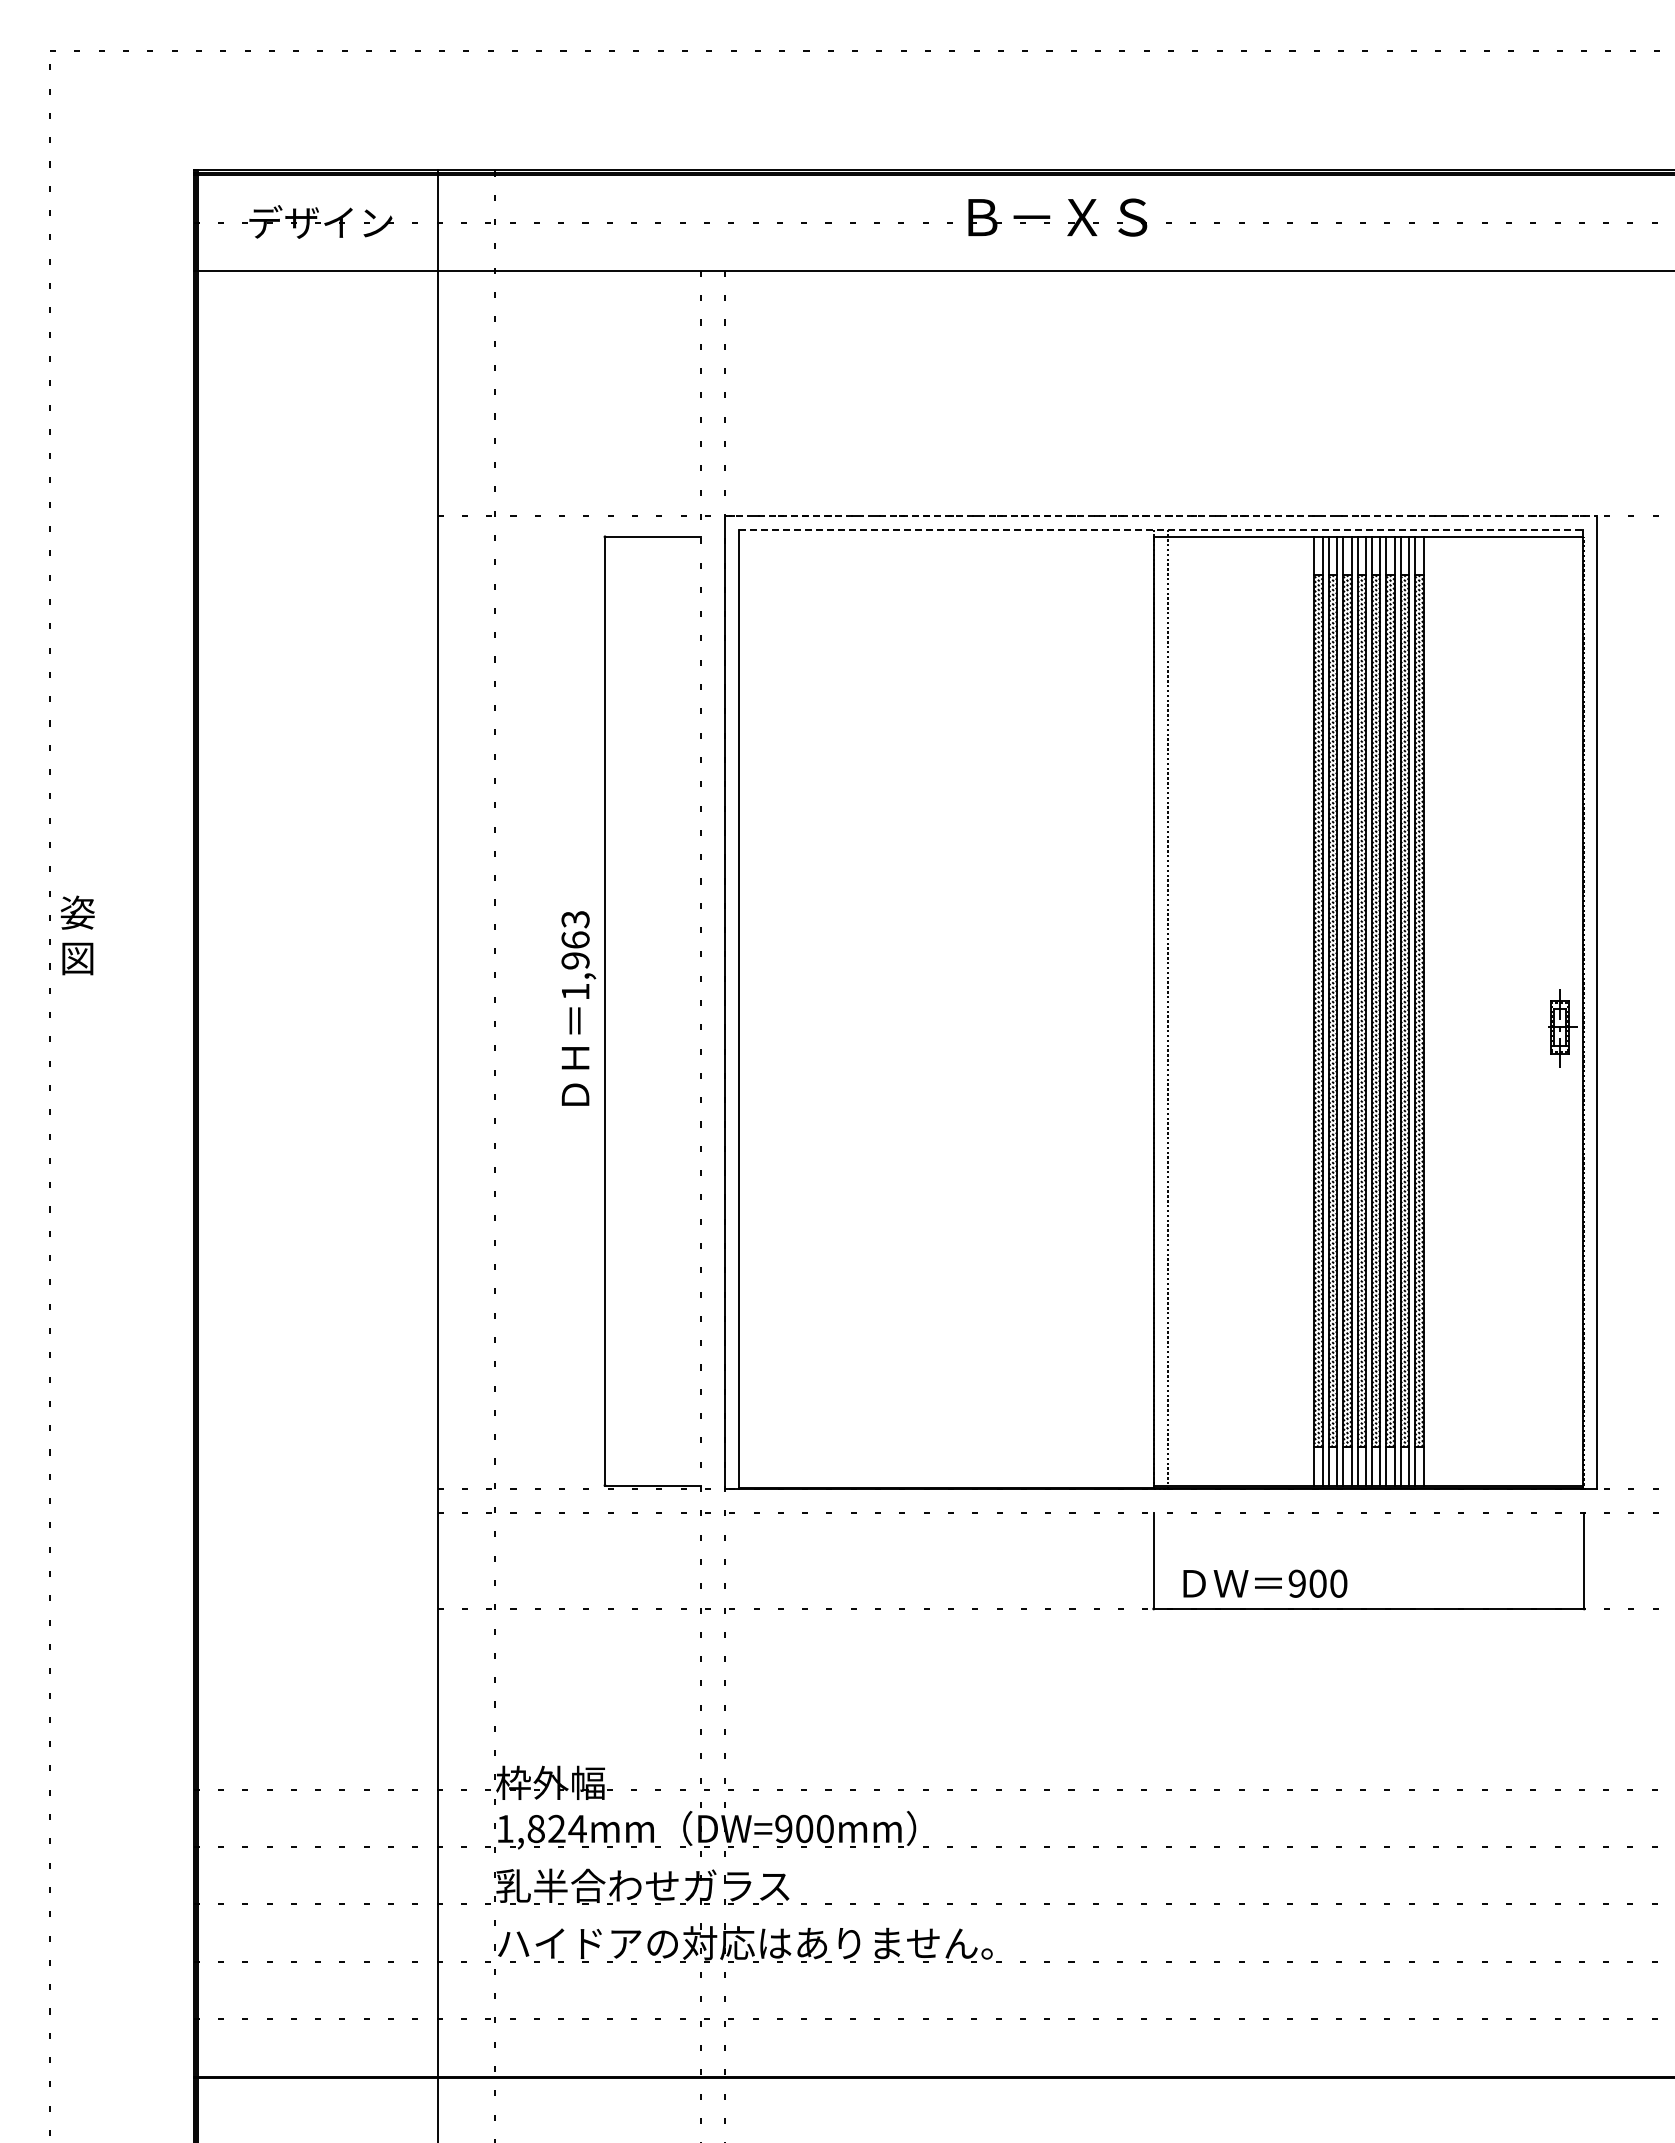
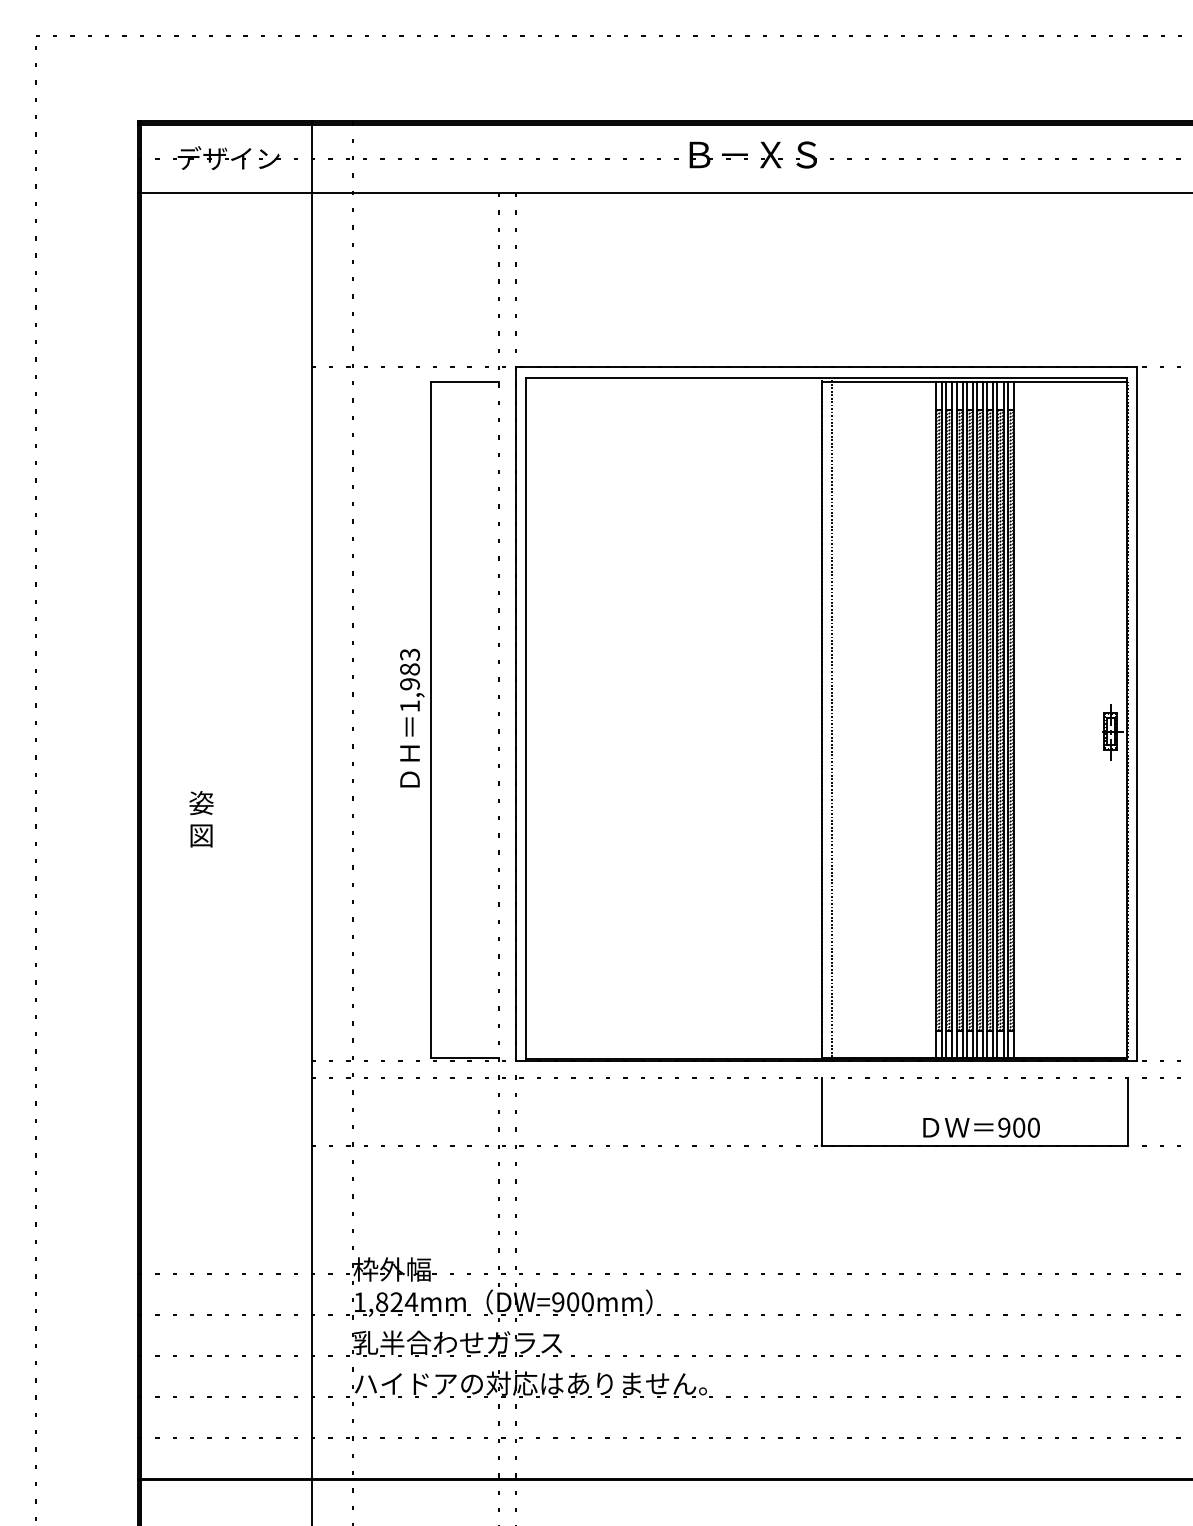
line: (1161, 515) -> (827, 367), dashed -> solid
line: (1160, 530) -> (826, 377), dashed -> solid
text: (77, 935) -> (201, 819), moved
text: (575, 939) -> (409, 669), 1,963 -> 1,983
text: (1265, 1583) -> (981, 1127), moved

